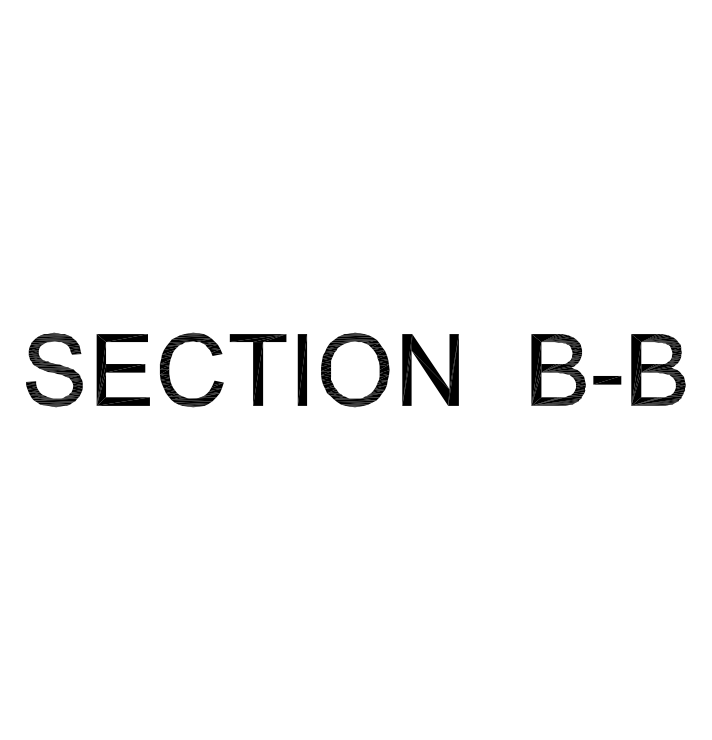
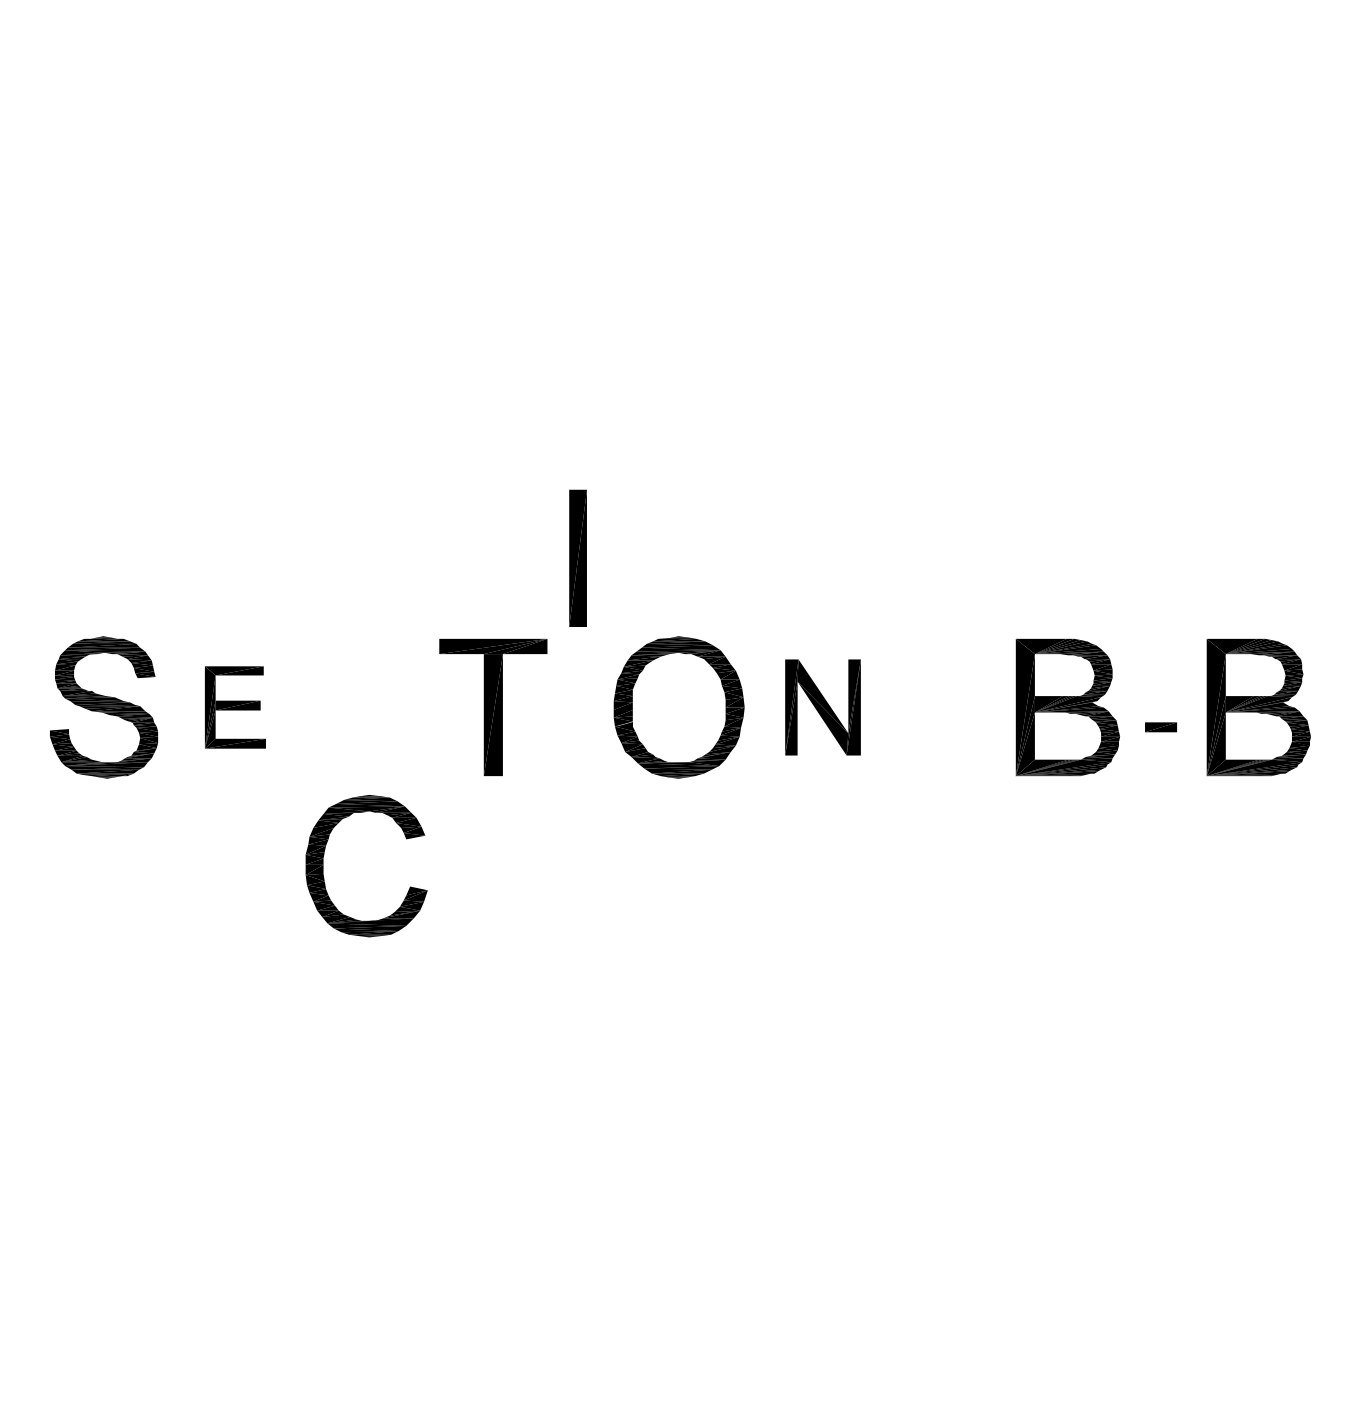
part: (122, 369) -> (234, 706), size x0.6
part: (169, 369) -> (323, 865), moved
part: (301, 369) -> (576, 557), moved
part: (430, 369) -> (822, 706), size x0.7
part: (607, 380) -> (1161, 727), size x0.6

